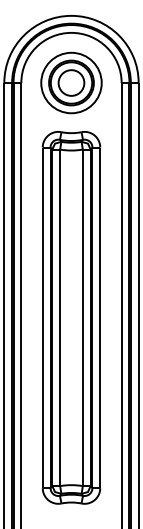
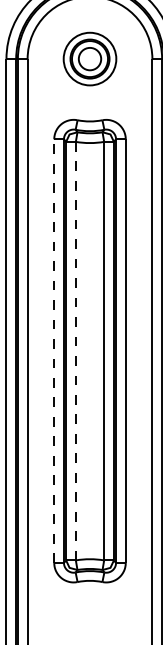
part: (71, 82) -> (90, 58), size x0.7
line: (42, 317) -> (53, 350), solid -> dashed
line: (60, 318) -> (76, 351), solid -> dashed

